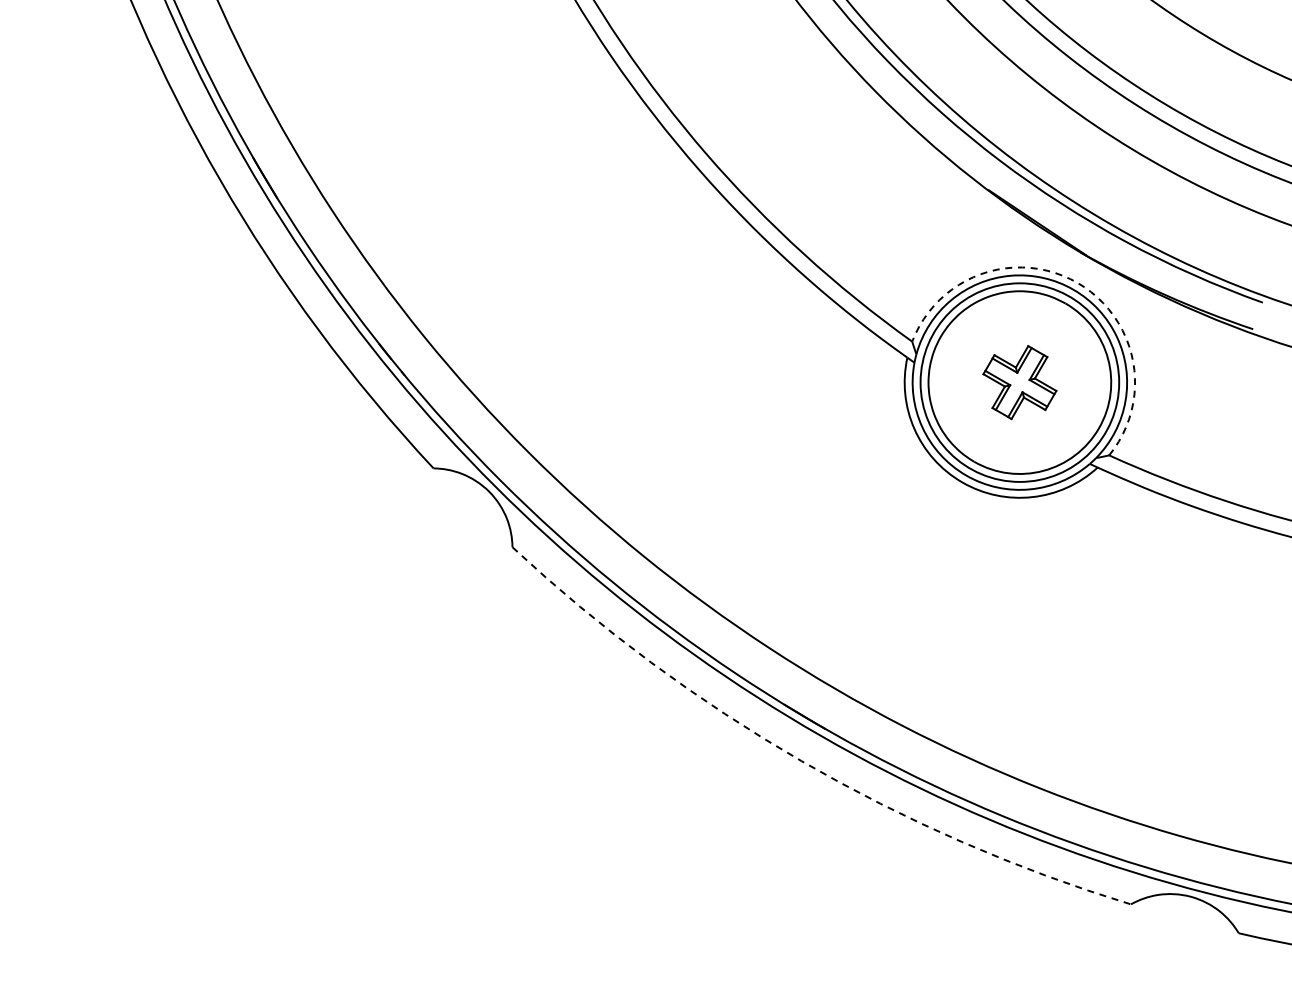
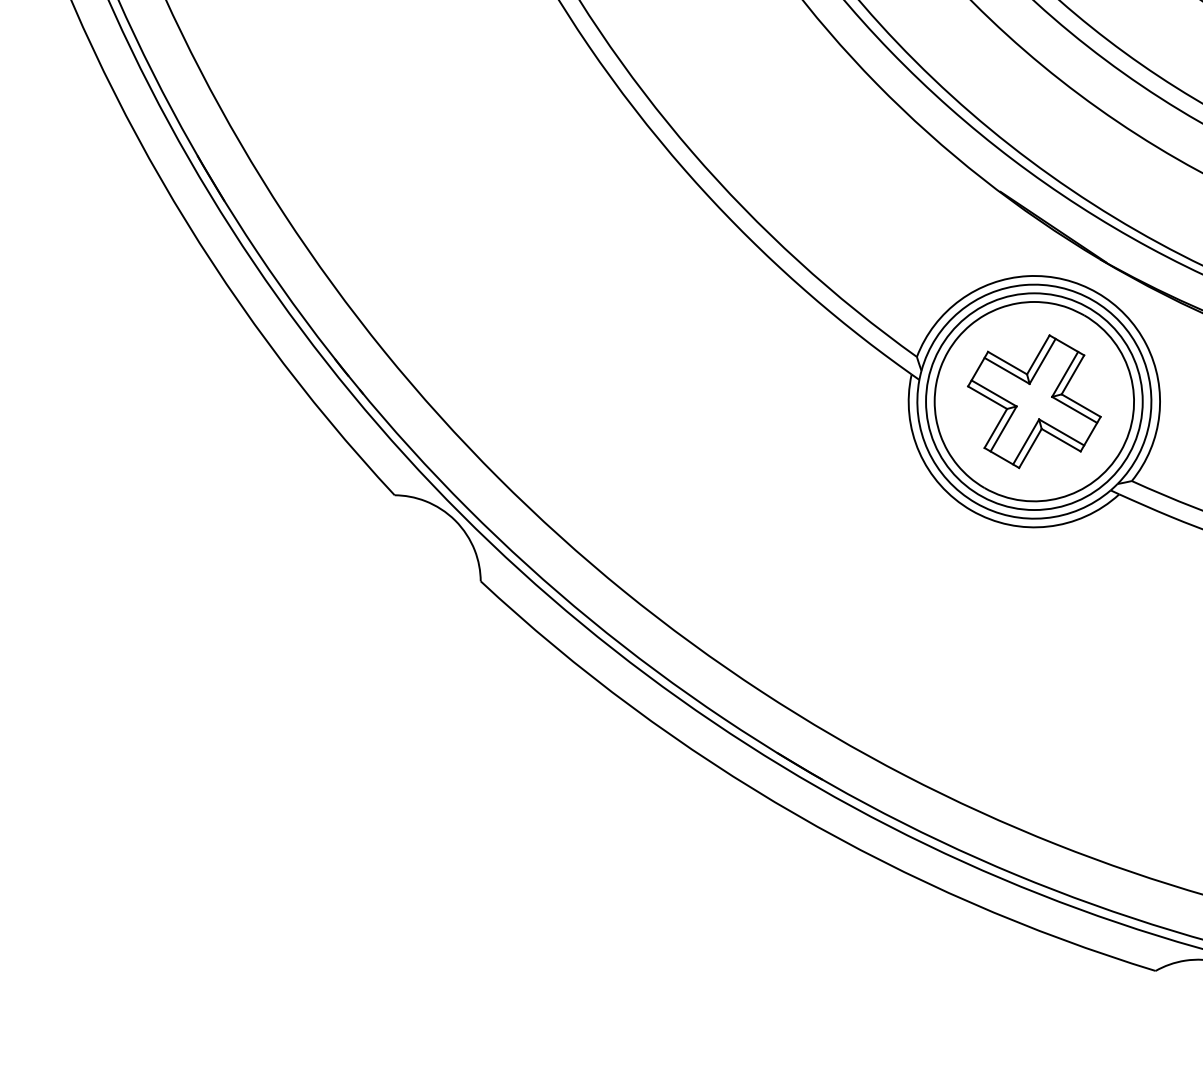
arc: (1077, 282) -> (1097, 292), dashed -> solid
part: (1019, 382) -> (1033, 401), size x1.67
arc: (801, 761) -> (796, 815), dashed -> solid

